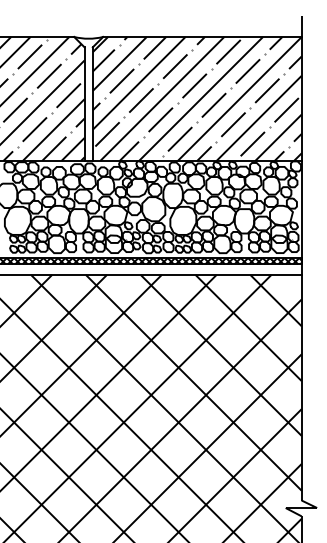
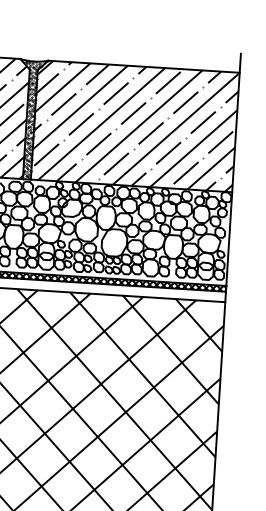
hatch: (90, 98) -> (32, 119), added

